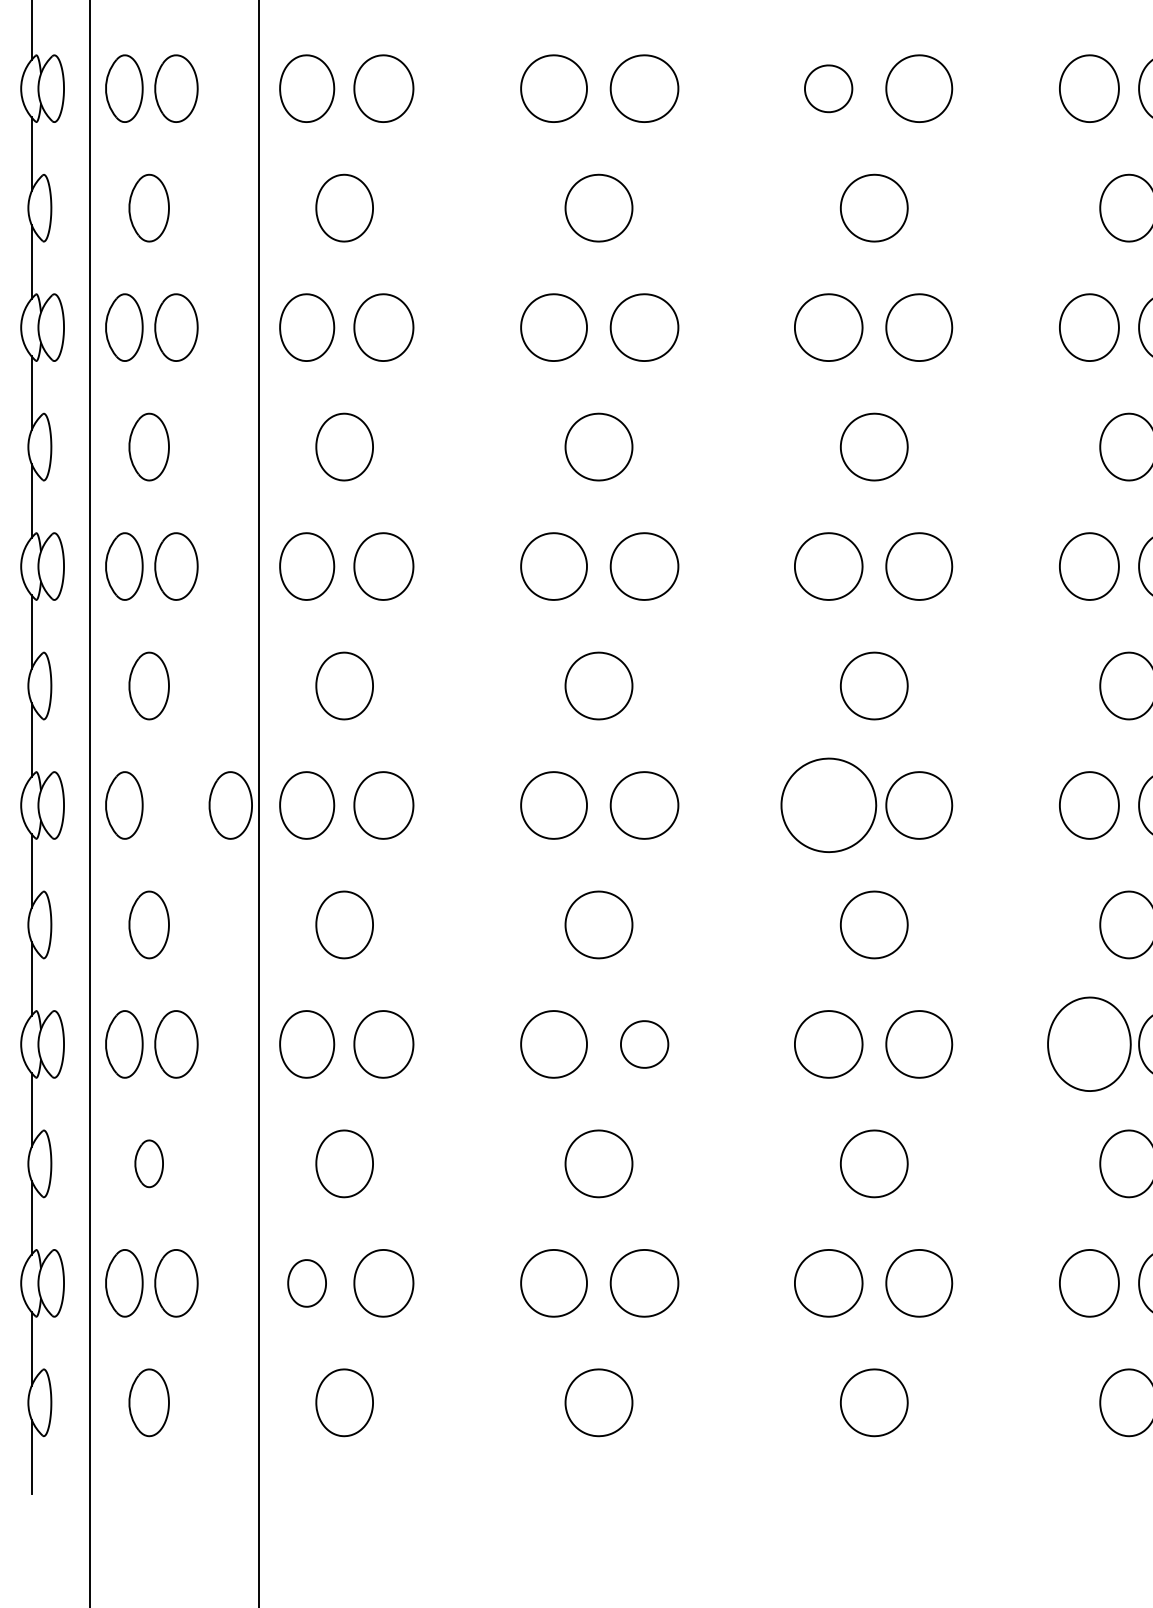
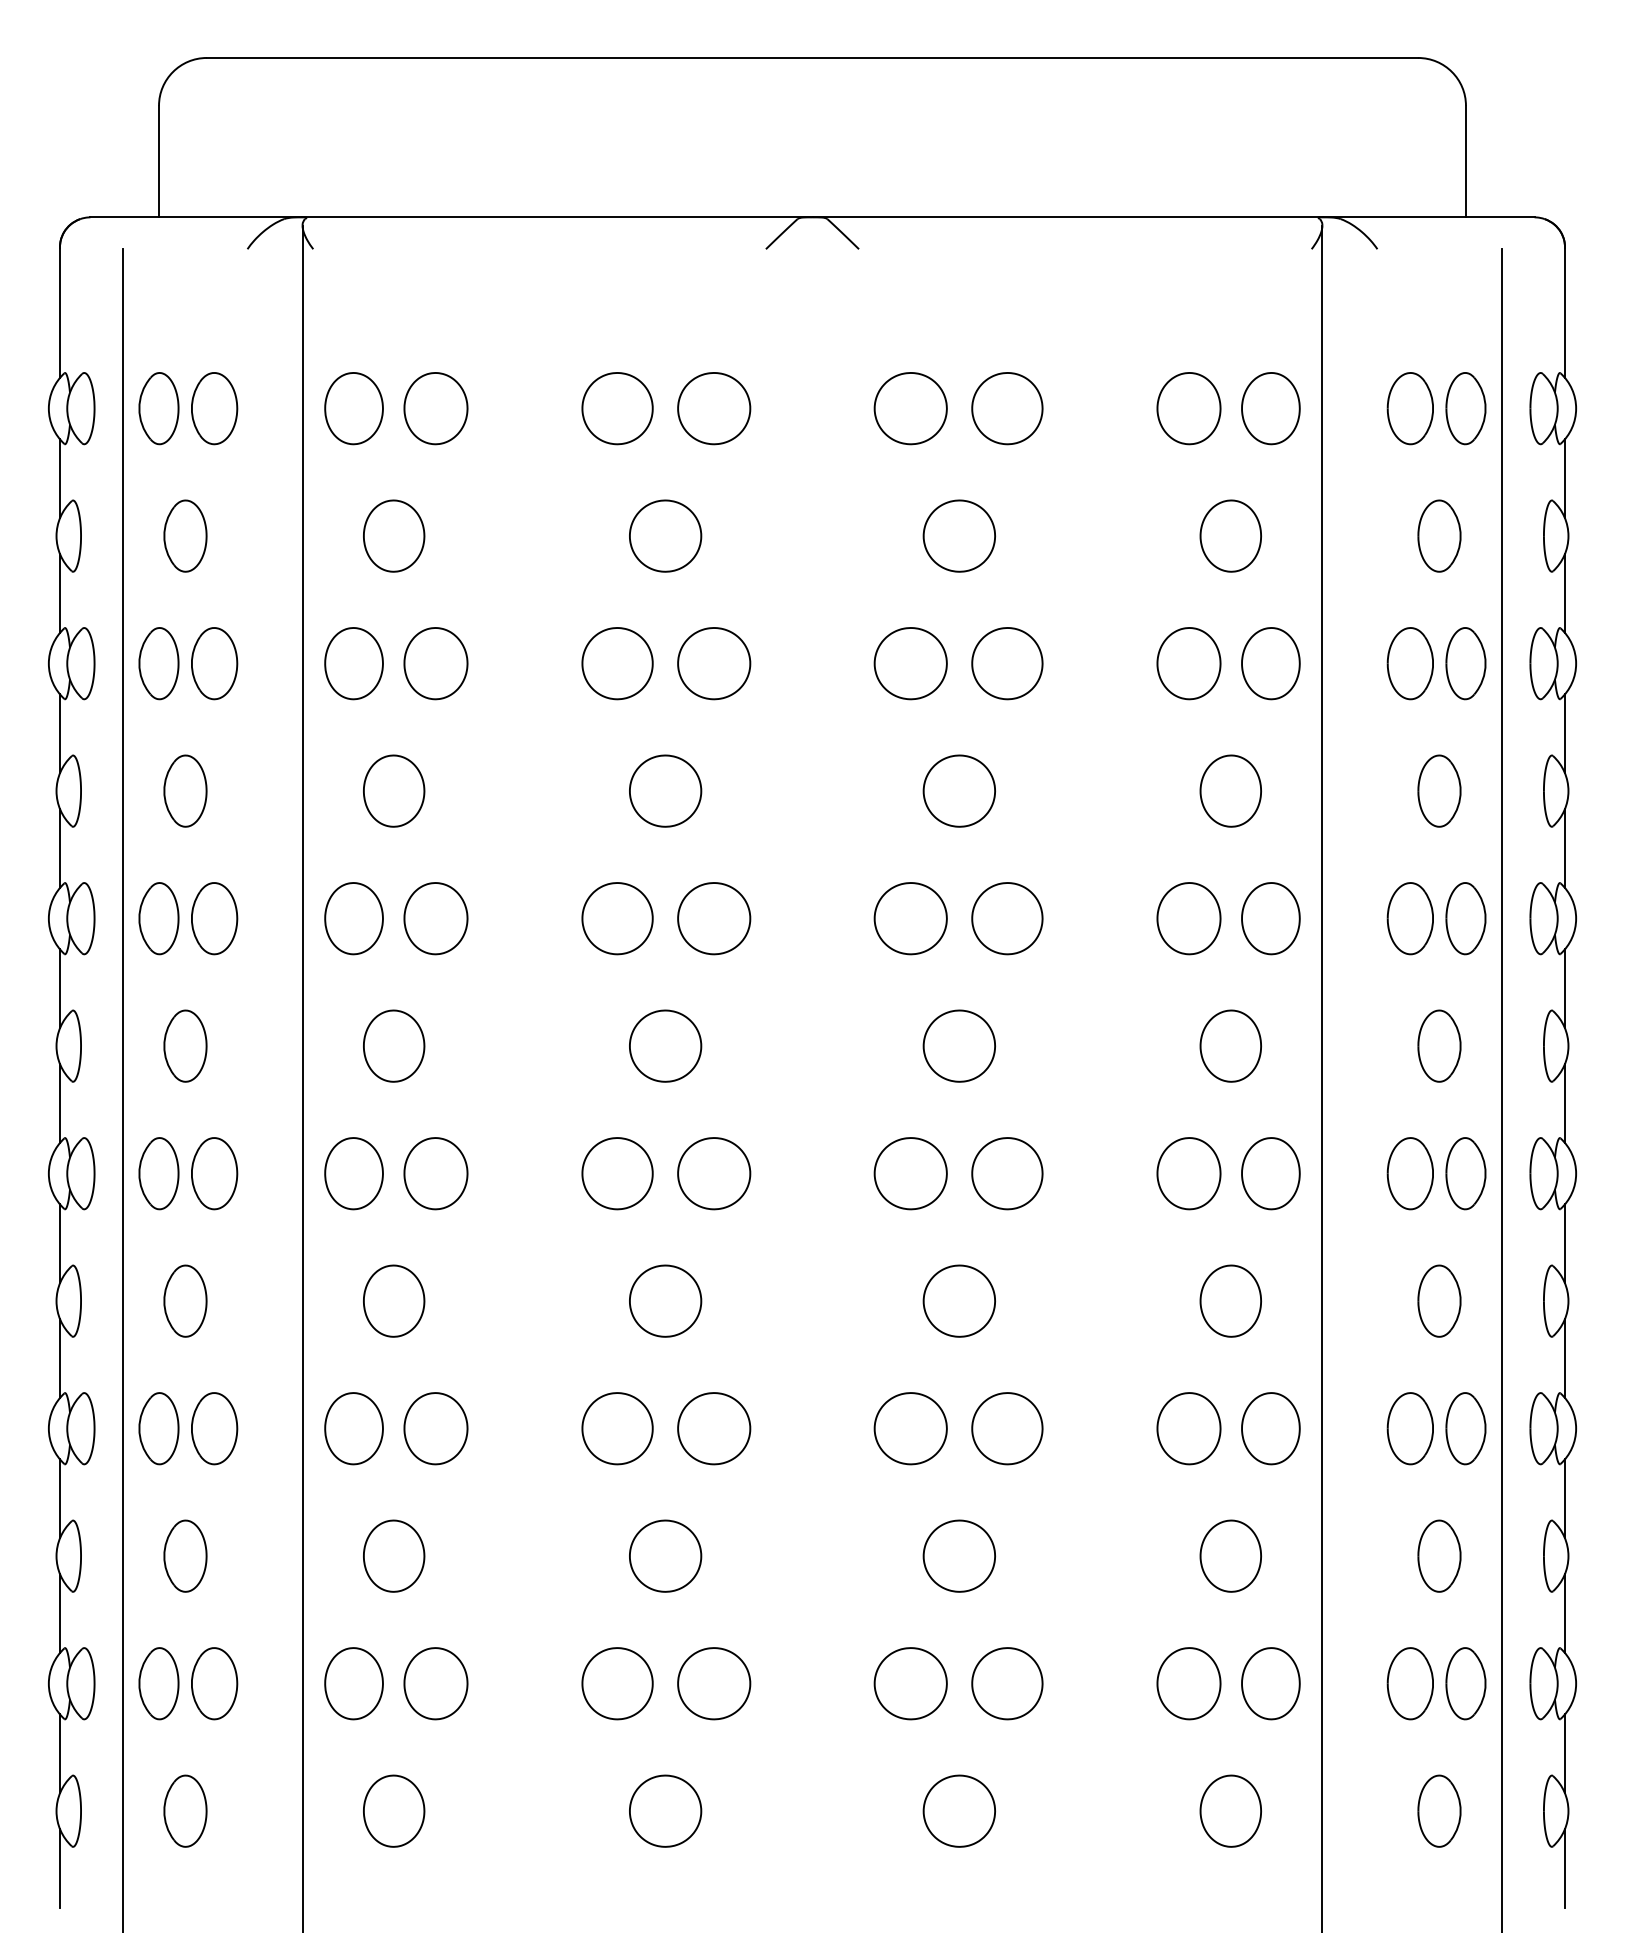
part: (828, 88) -> (910, 408), size x1.43
part: (230, 805) -> (214, 1173), moved
part: (828, 805) -> (910, 1173), size x0.71
part: (644, 1044) -> (714, 1428), size x1.43
part: (1088, 1044) -> (1188, 1428), size x0.71
part: (149, 1163) -> (185, 1555), size x1.43
part: (306, 1283) -> (353, 1683), size x1.43

